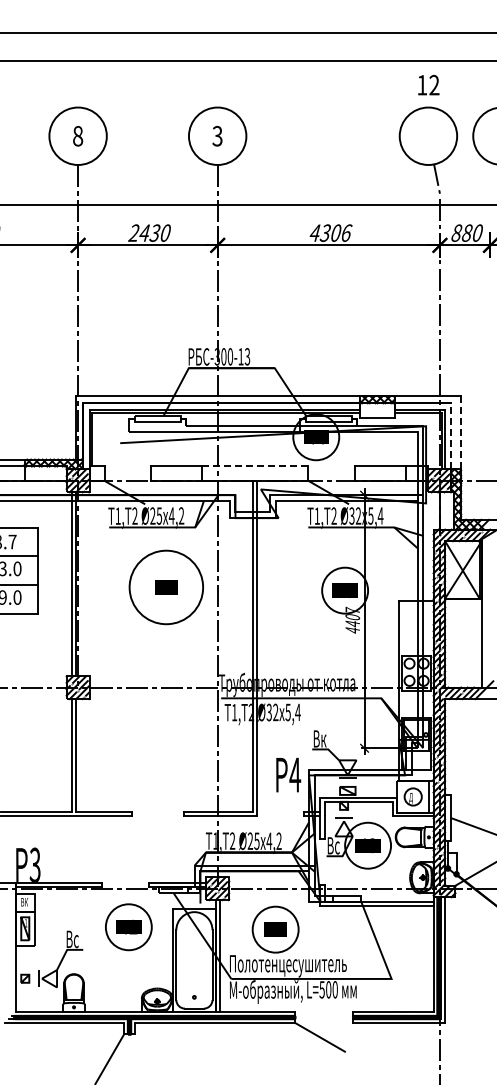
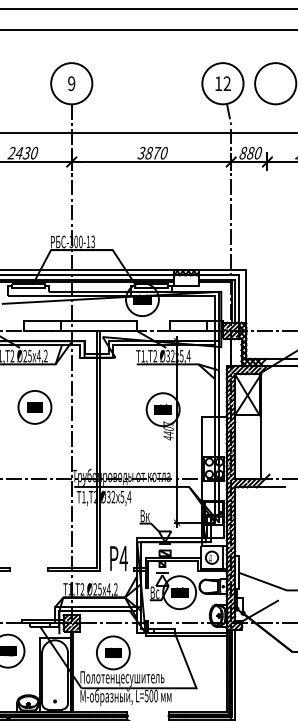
text: (428, 85) -> (222, 83), moved
text: (217, 136) -> (71, 83), 3 -> 9
text: (330, 232) -> (152, 152), 4306 -> 3870
line: (461, 433) -> (246, 296), dashed -> solid
line: (451, 435) -> (239, 298), dashed -> solid
line: (254, 466) -> (98, 320), dashed -> solid
circle: (166, 587) -> (35, 407), size x0.62
text: (288, 774) -> (118, 558), moved

